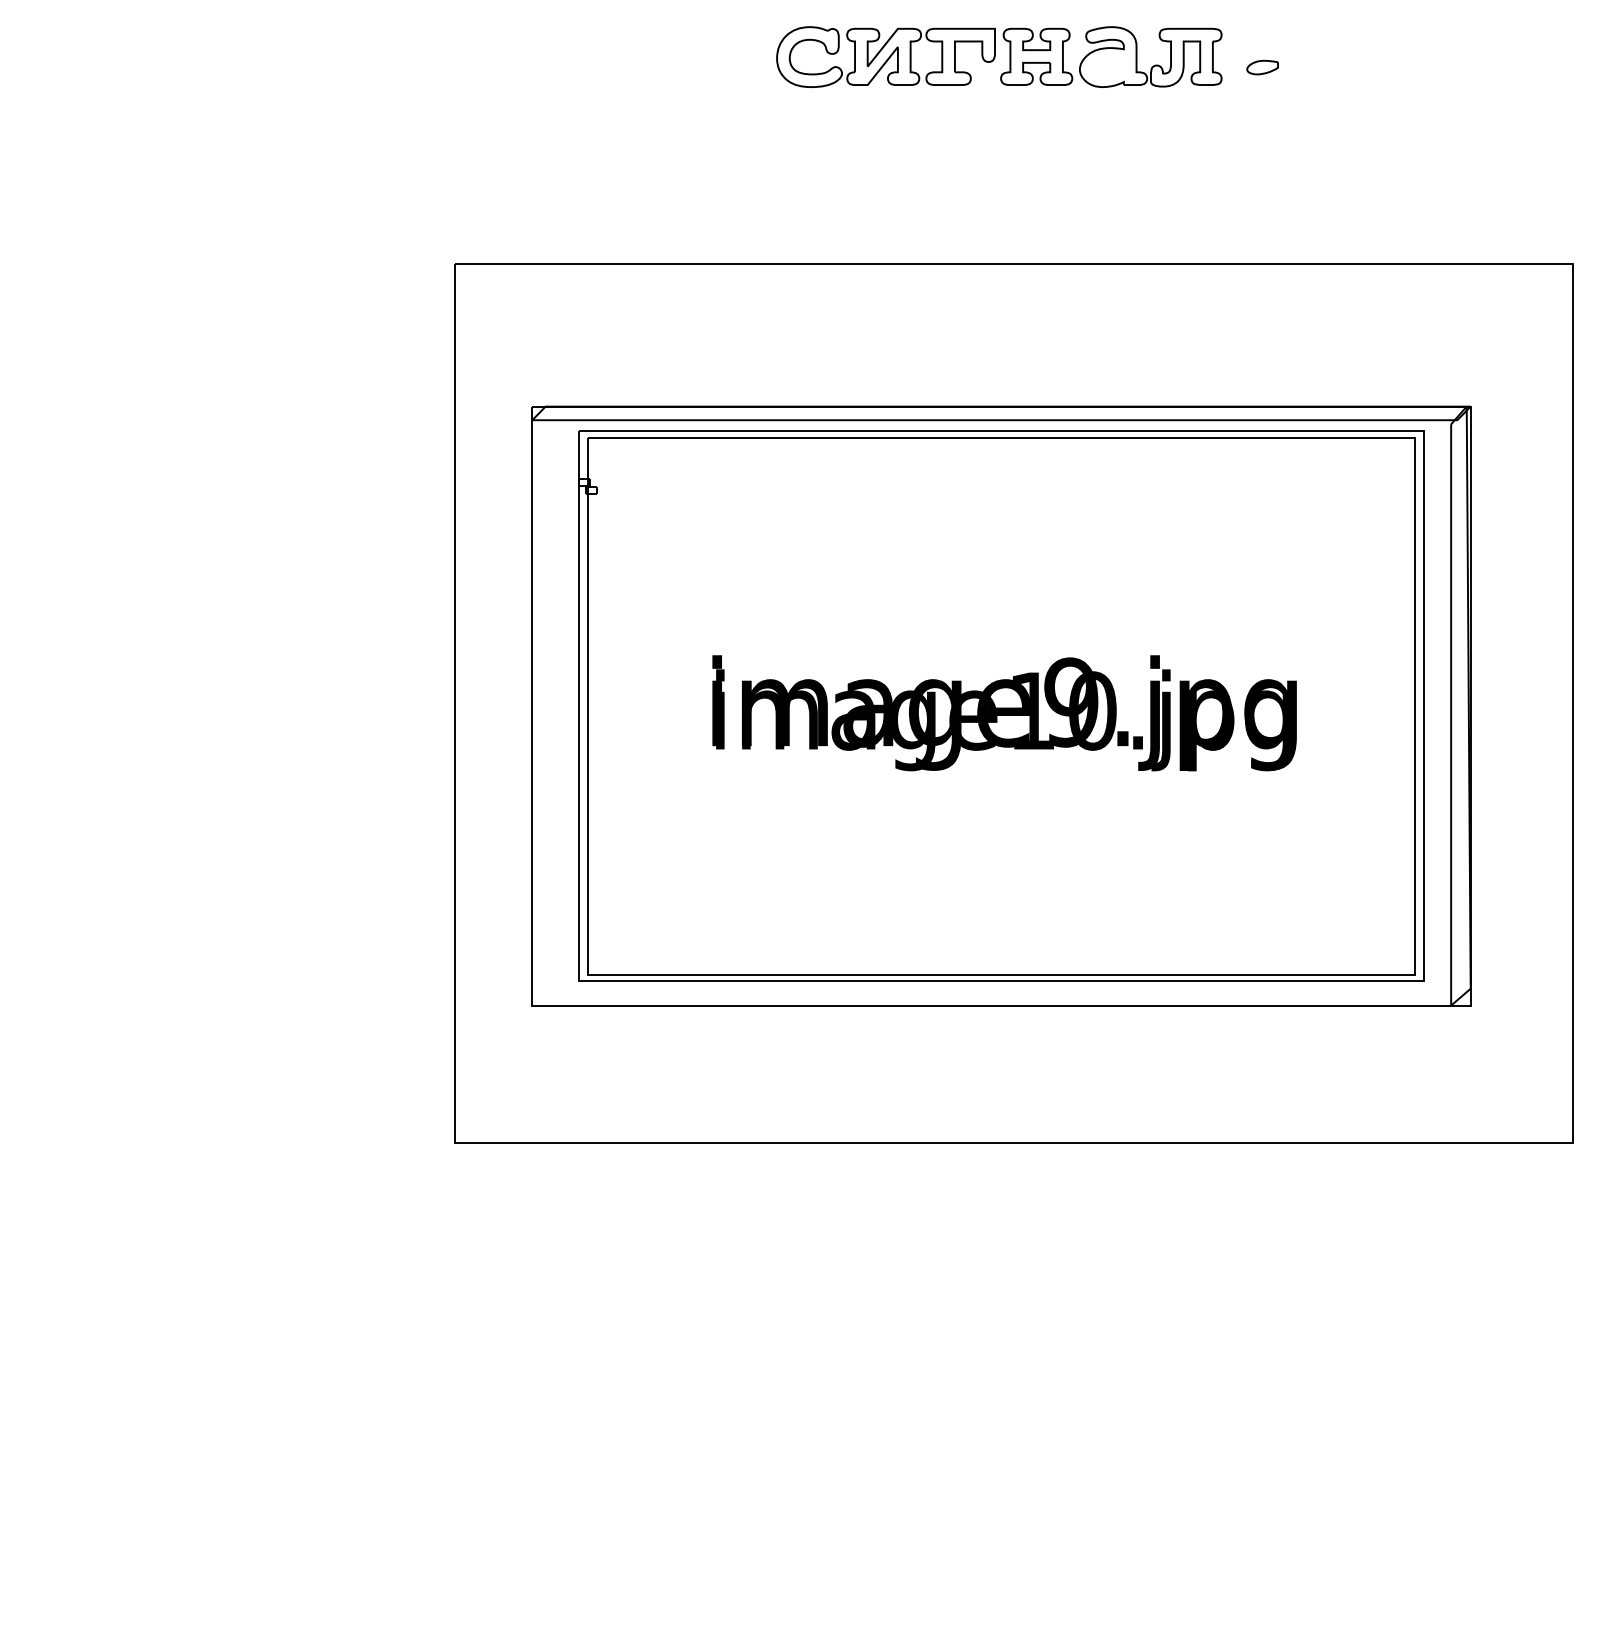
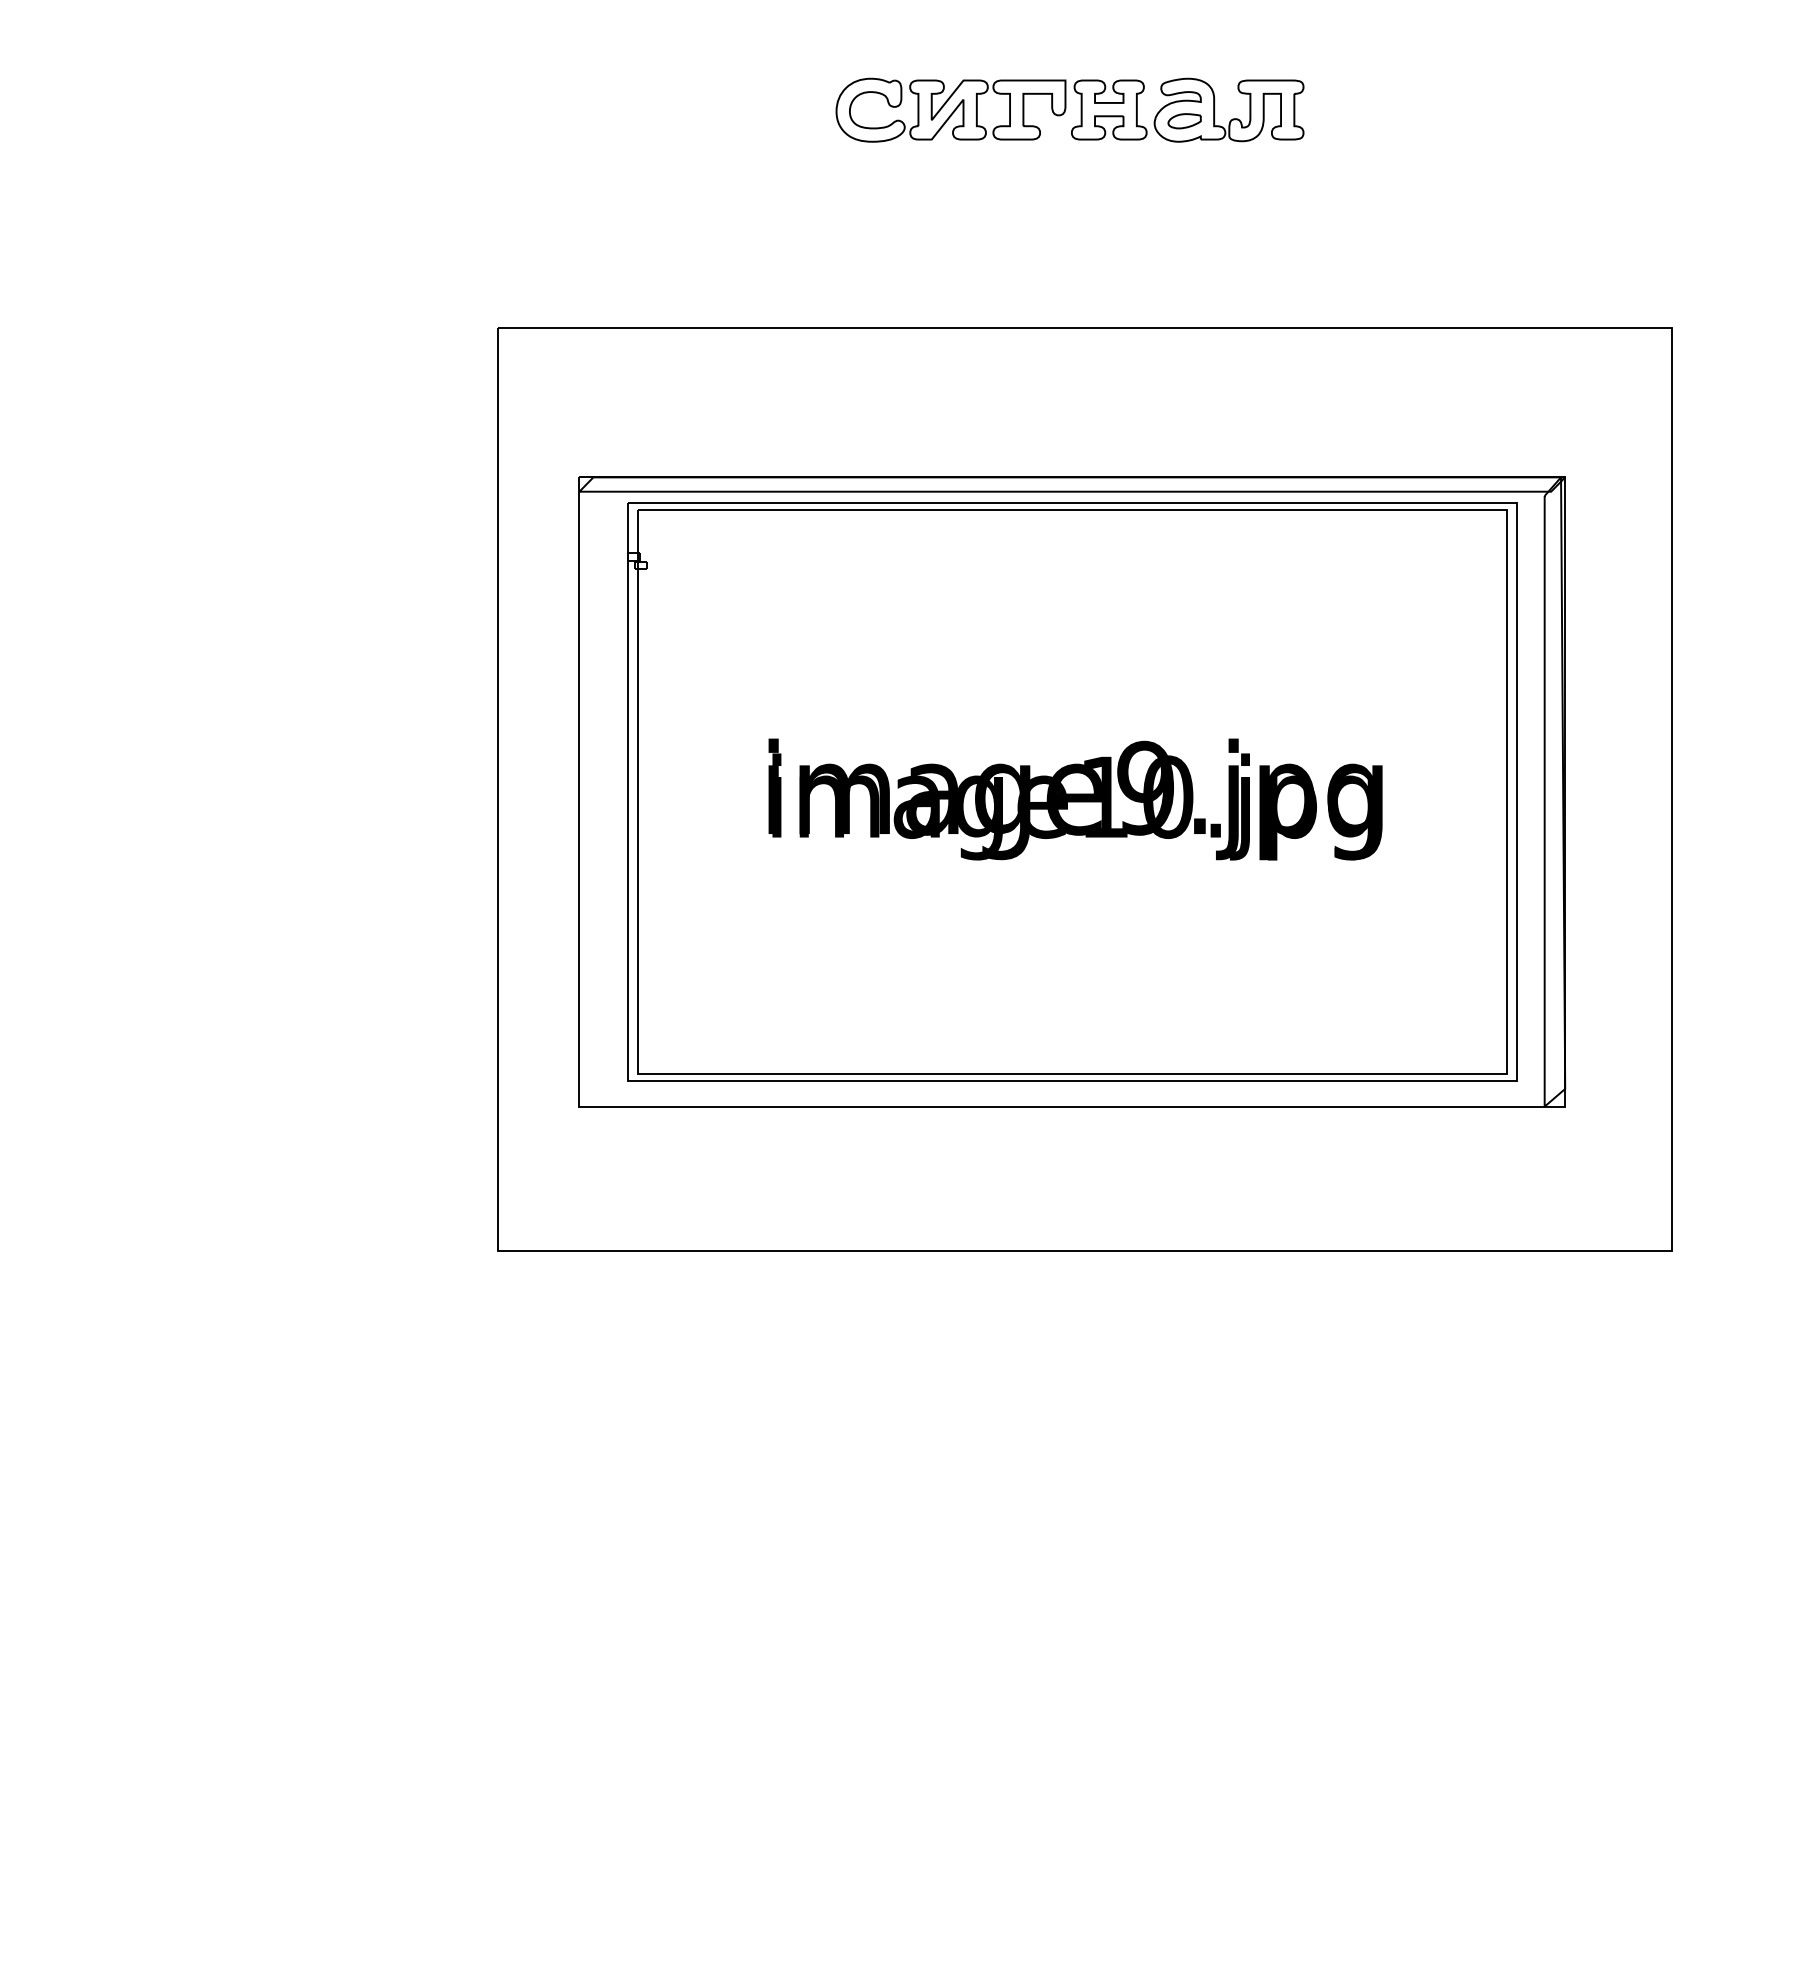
part: (1262, 67) -> (1184, 121), moved

